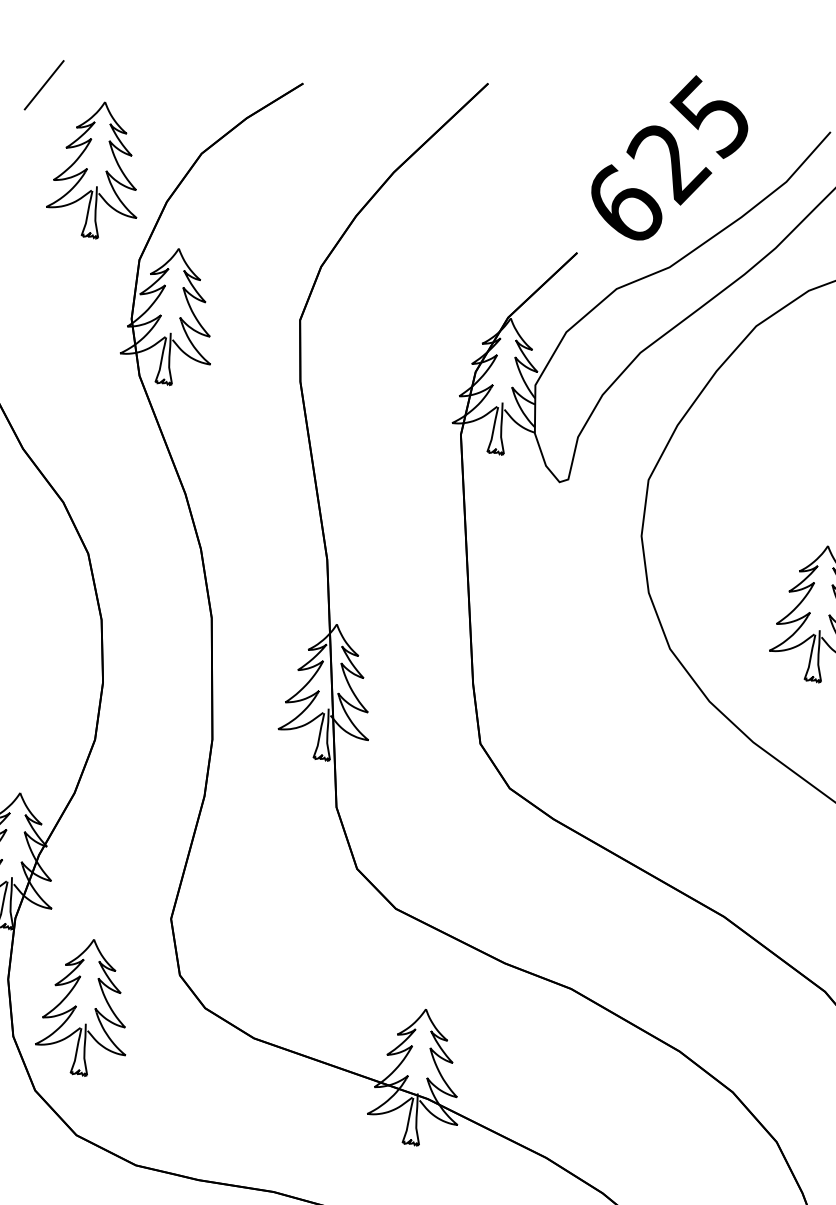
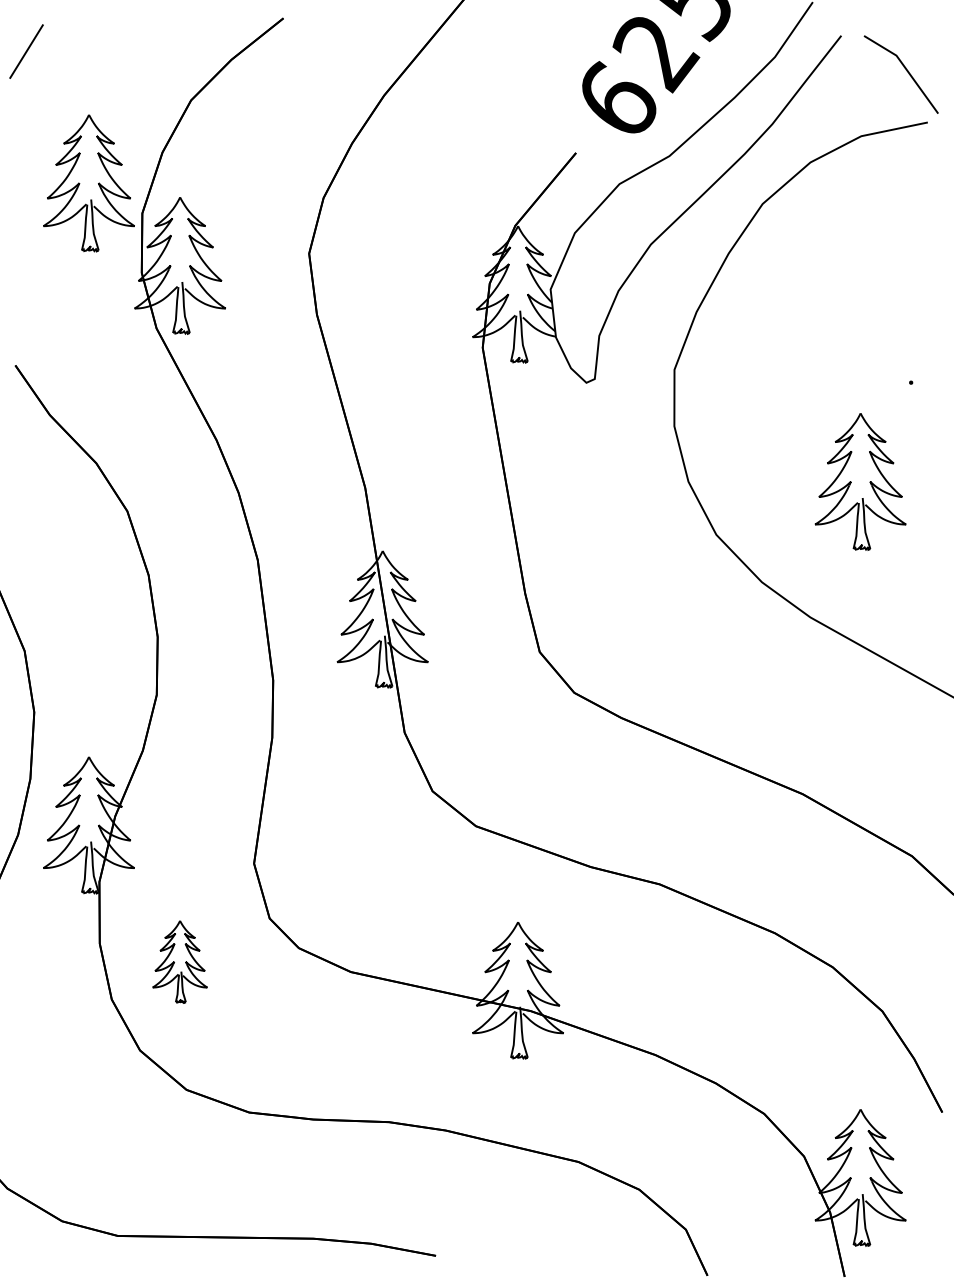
part: (96, 170) -> (88, 183), moved
part: (85, 1006) -> (179, 961), size x0.6

